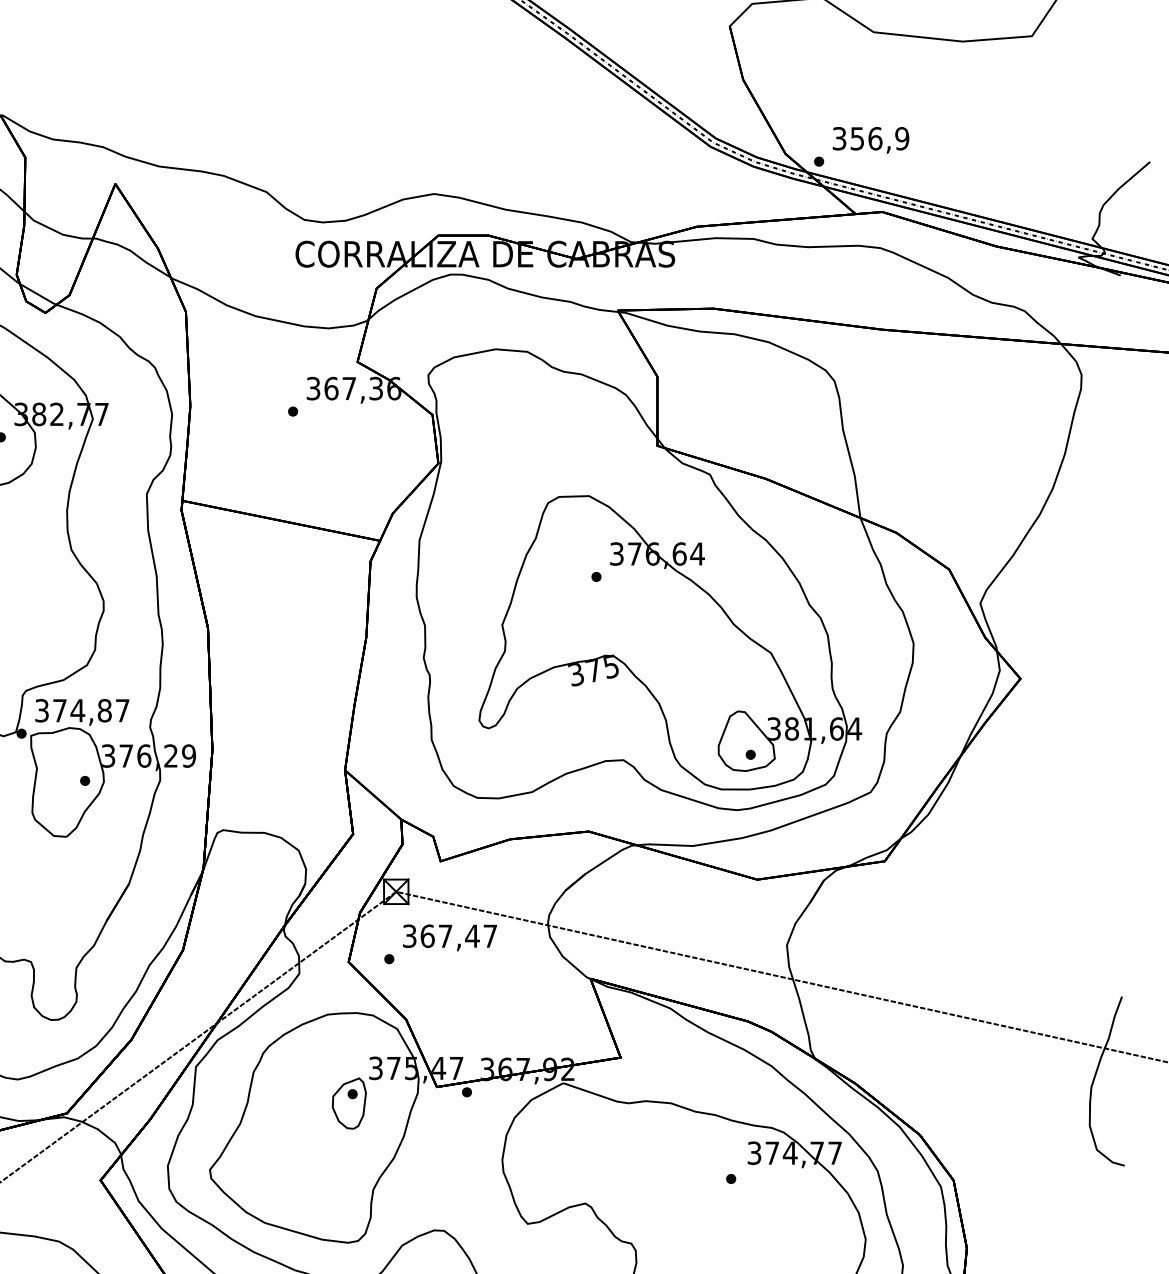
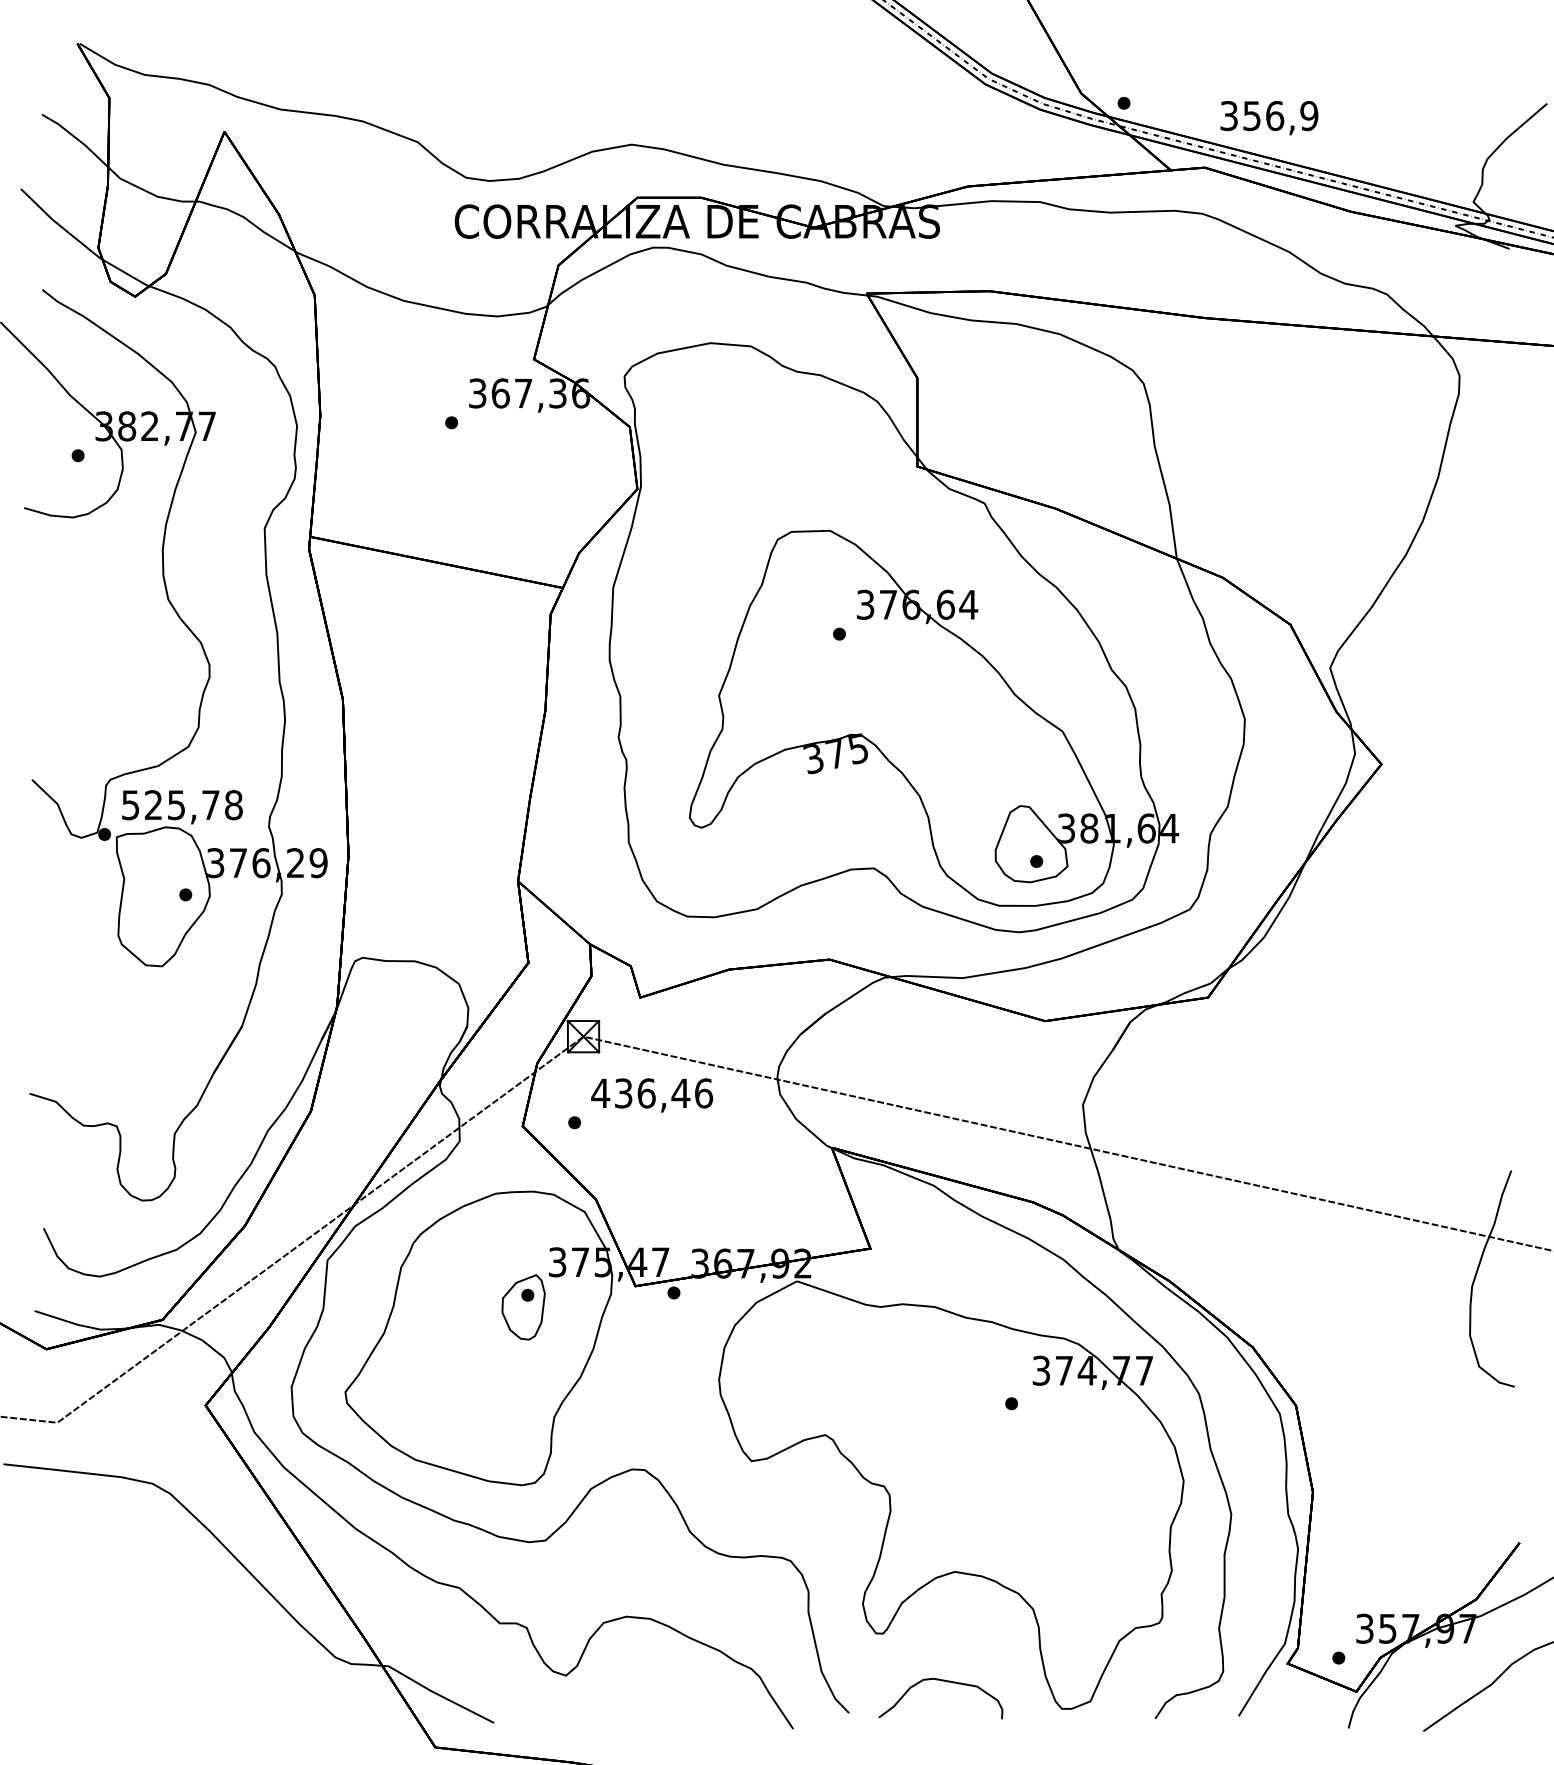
text: (871, 140) -> (1269, 118), moved
text: (82, 710) -> (182, 805), 374,87 -> 525,78
text: (450, 936) -> (652, 1093), 367,47 -> 436,46

